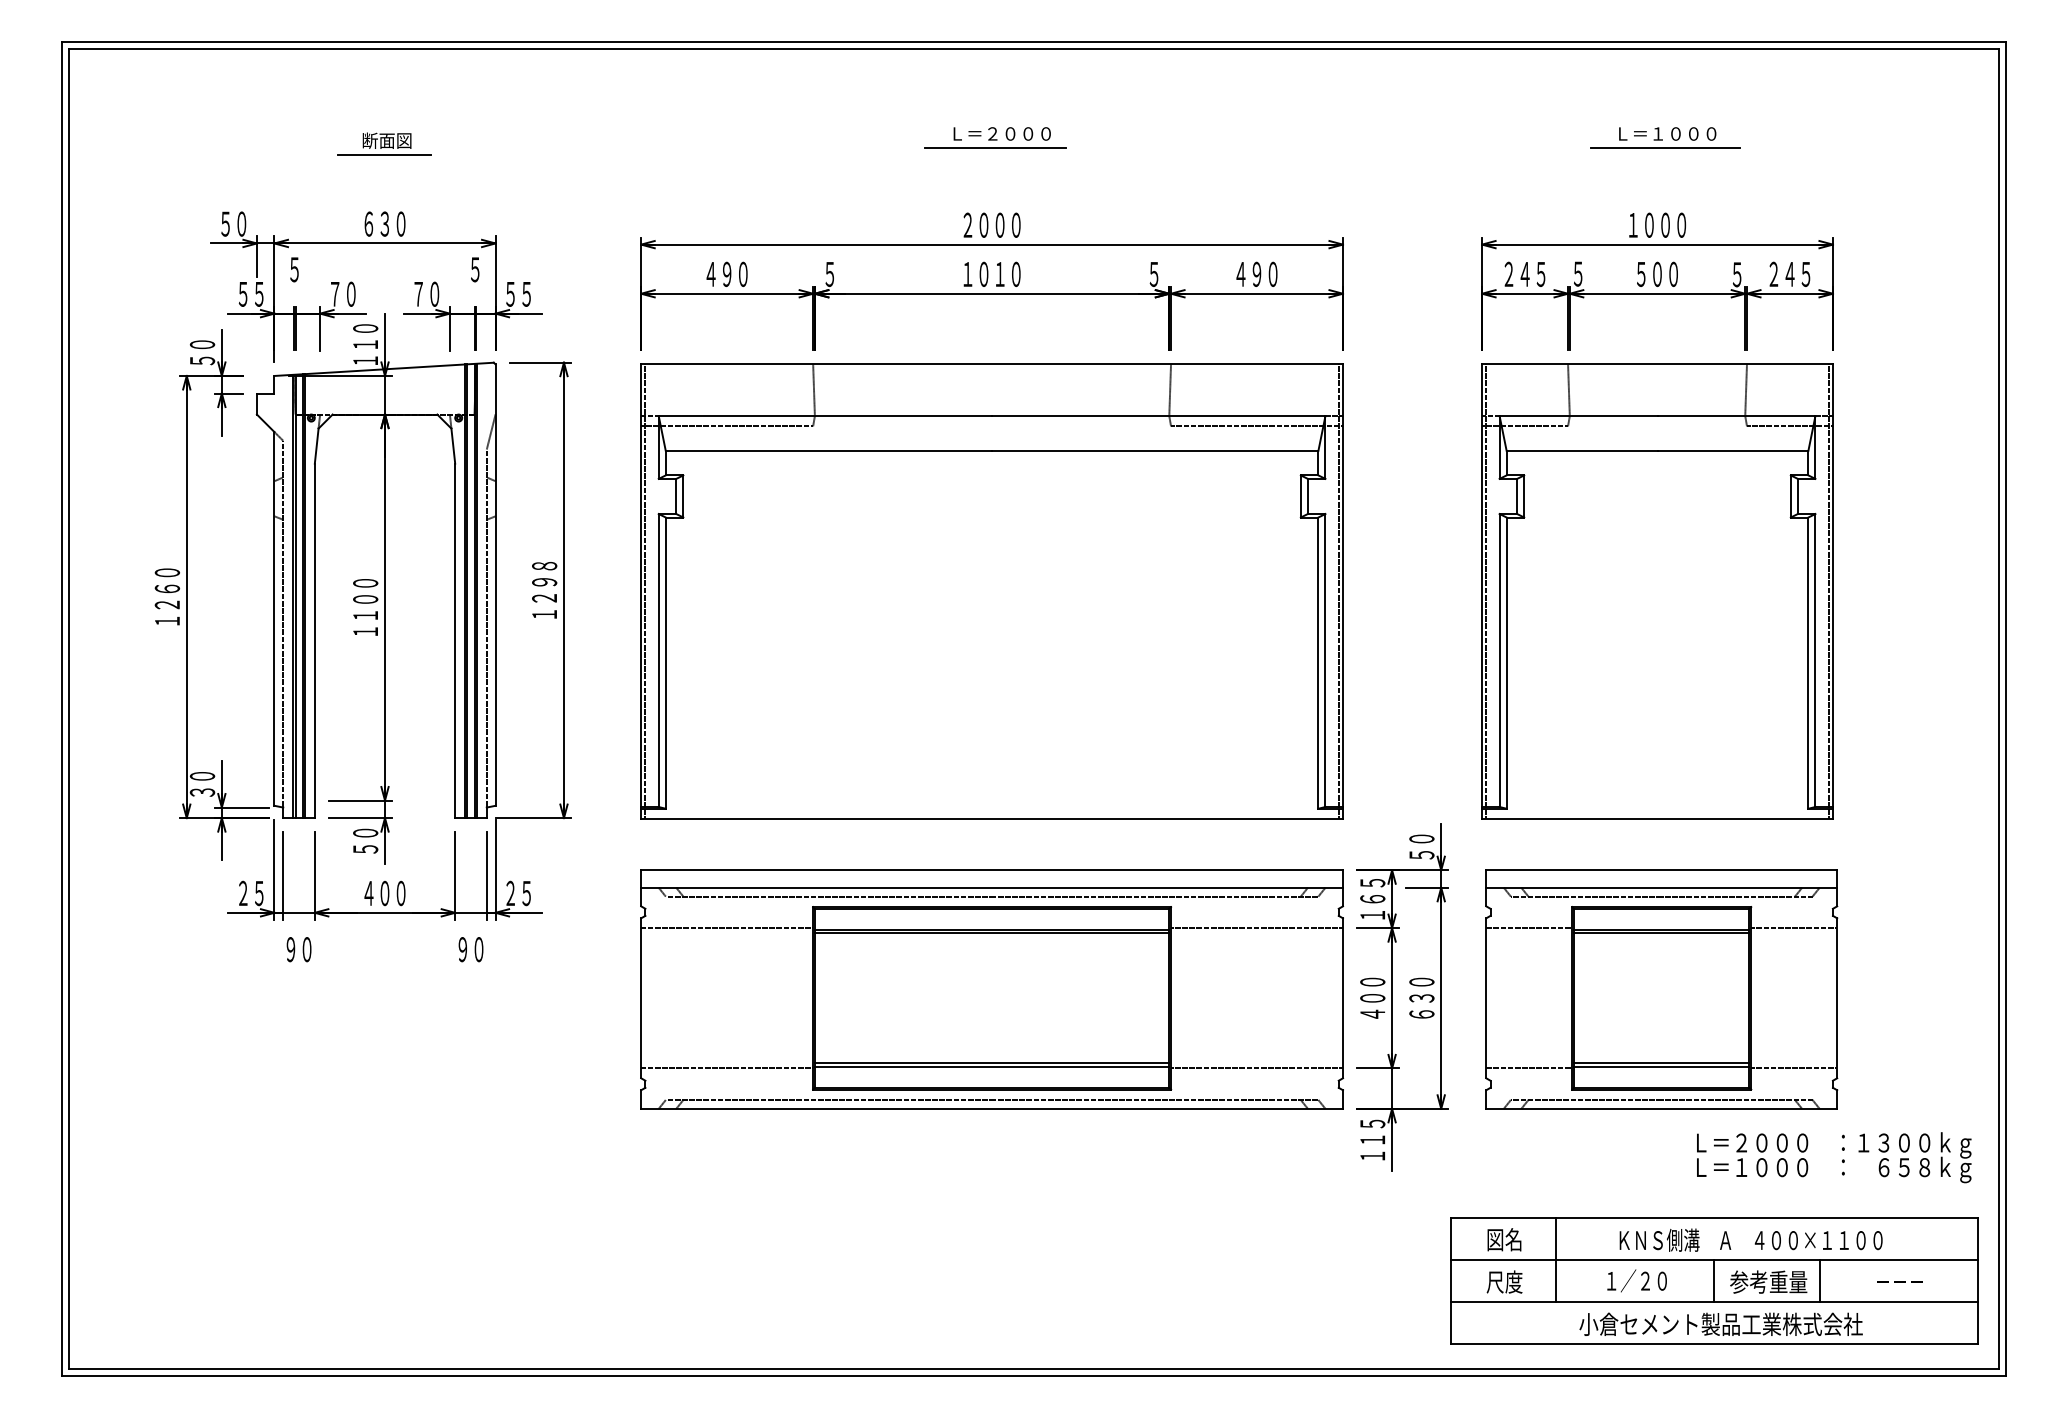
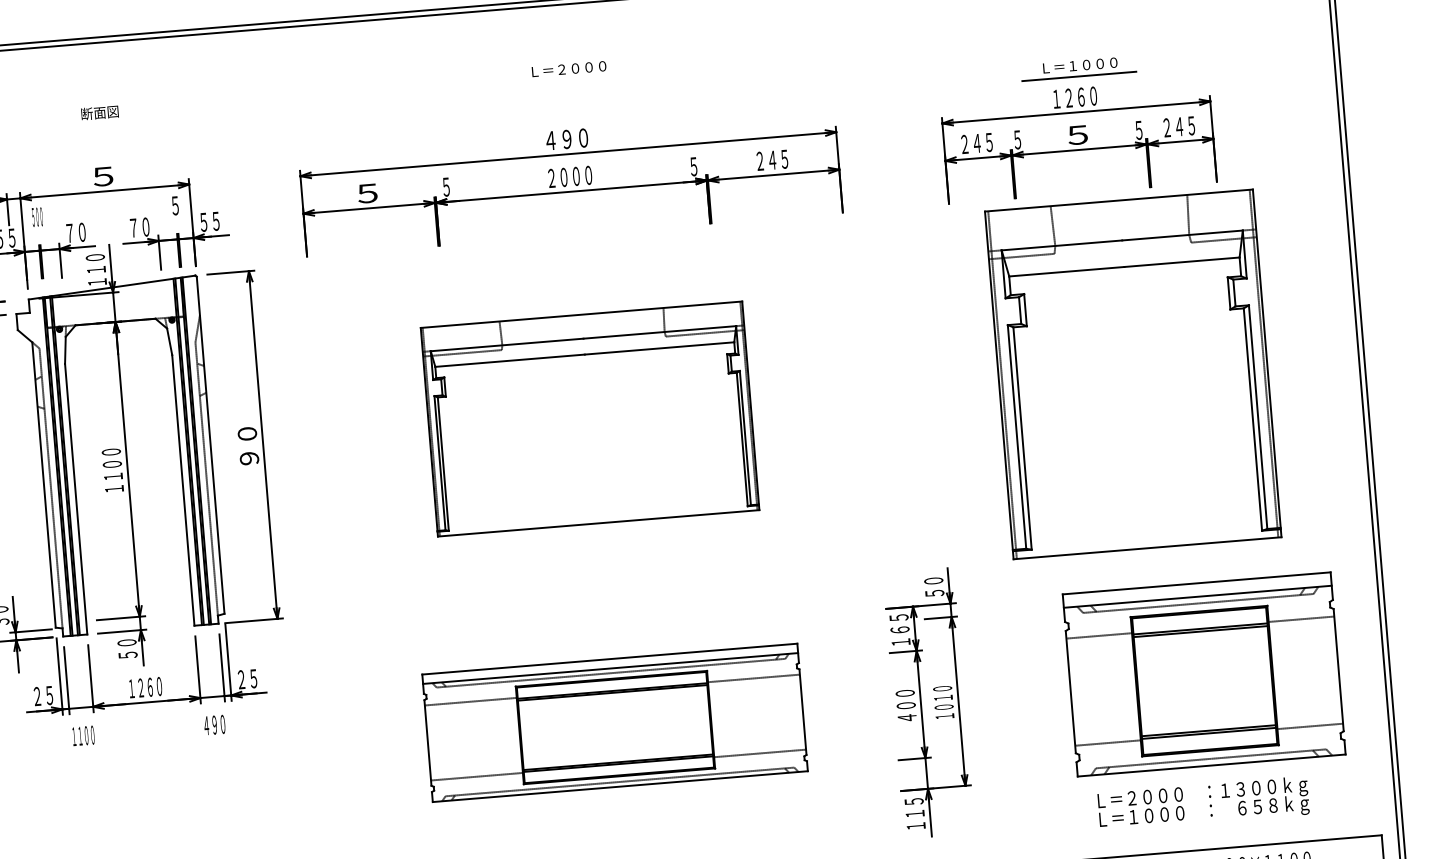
part: (1665, 137) -> (1078, 68), moved
line: (995, 148) -> (564, 80), removed
line: (384, 155) -> (98, 124), removed
text: (384, 223) -> (103, 176), ６３０ -> ５
text: (991, 224) -> (566, 138), ２０００ -> ４９０
text: (1657, 224) -> (1075, 97), １０００ -> １２６０
text: (294, 269) -> (37, 216), ５ -> ５００
text: (983, 273) -> (563, 176), １０１０ -> ２０００
text: (726, 274) -> (367, 193), ４９０ -> ５
text: (1256, 274) -> (772, 160), ４９０ -> ２４５
text: (1657, 274) -> (1078, 135), ５００ -> ５
text: (544, 590) -> (248, 446), １２９８ -> ９０
part: (991, 591) -> (589, 419), size x0.6
part: (1657, 591) -> (1133, 374), moved
text: (384, 893) -> (145, 687), ４００ -> １２６０
text: (299, 949) -> (83, 735), ９０ -> １１００
text: (470, 949) -> (214, 725), ９０ -> ４９０
part: (991, 989) -> (614, 722), size x0.7
part: (1661, 989) -> (1204, 674), moved
text: (1421, 997) -> (943, 702), ６３０ -> １０１０
text: (1834, 1157) -> (1203, 803), moved

